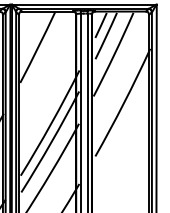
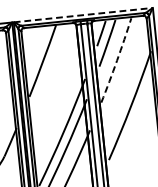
line: (84, 4) -> (83, 15), solid -> dashed
arc: (114, 55) -> (117, 61), solid -> dashed

